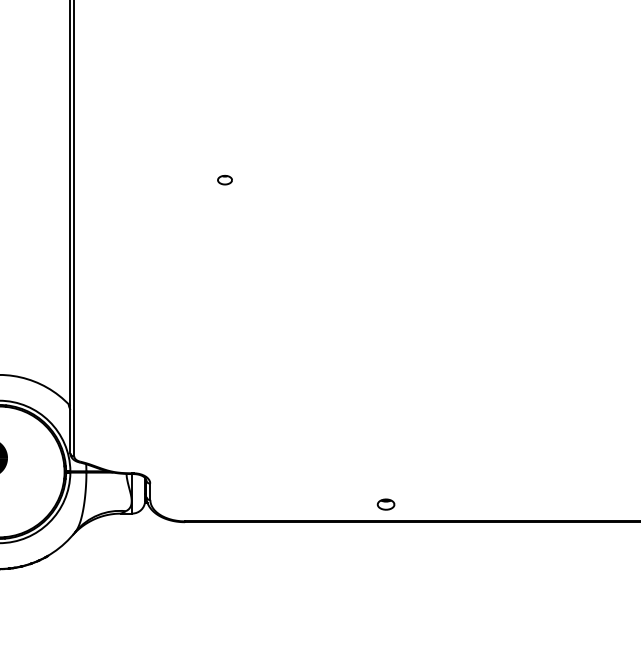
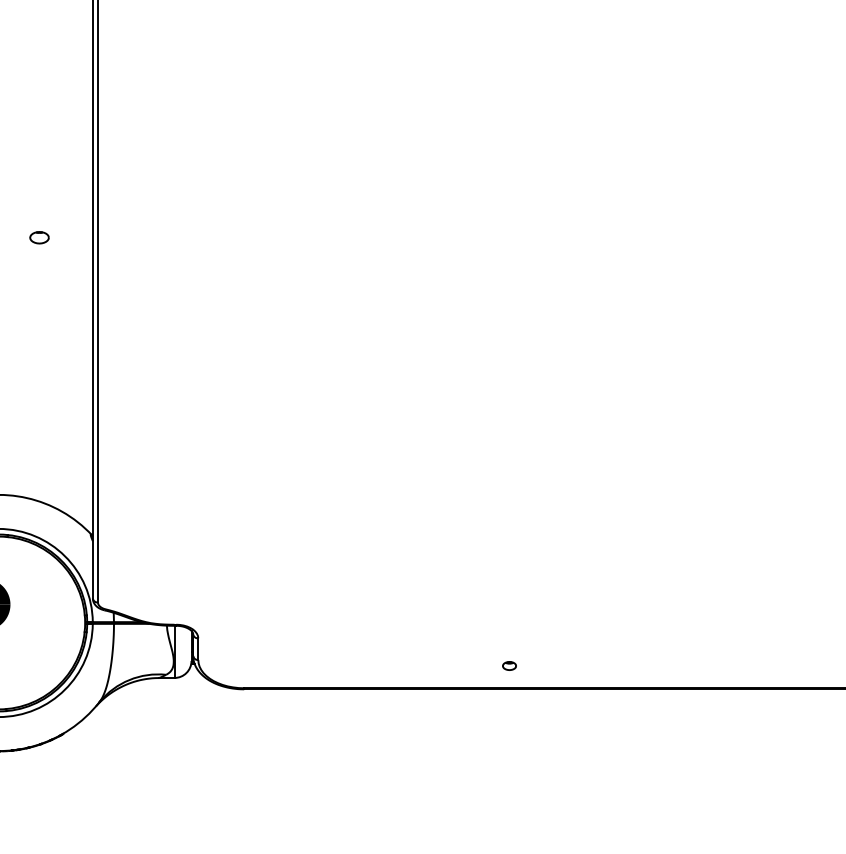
part: (224, 180) -> (38, 238), moved
part: (385, 504) -> (508, 665), size x0.6

